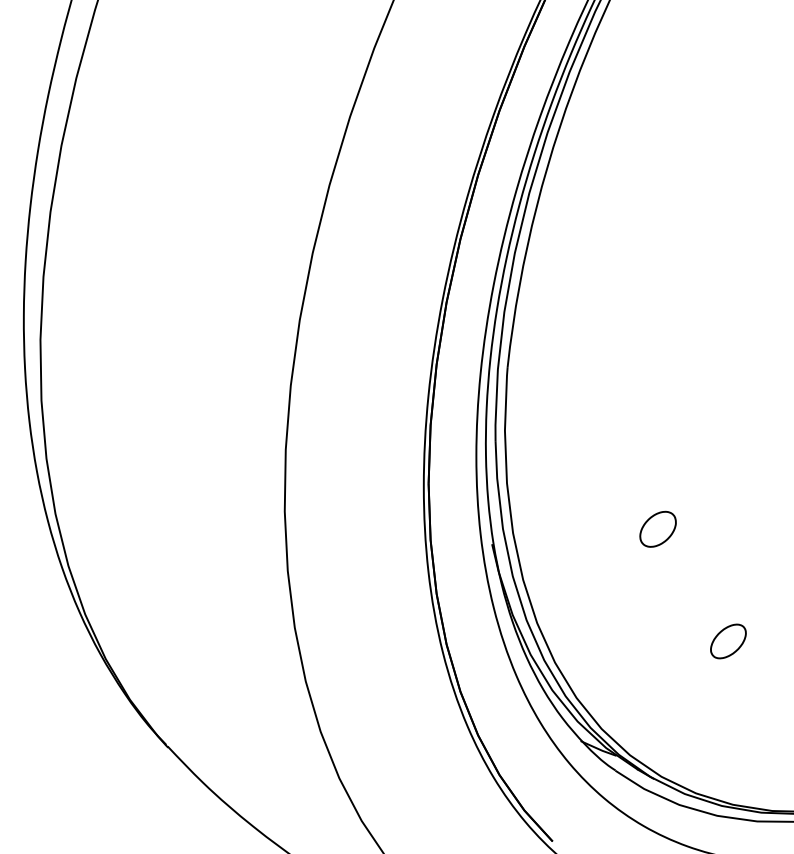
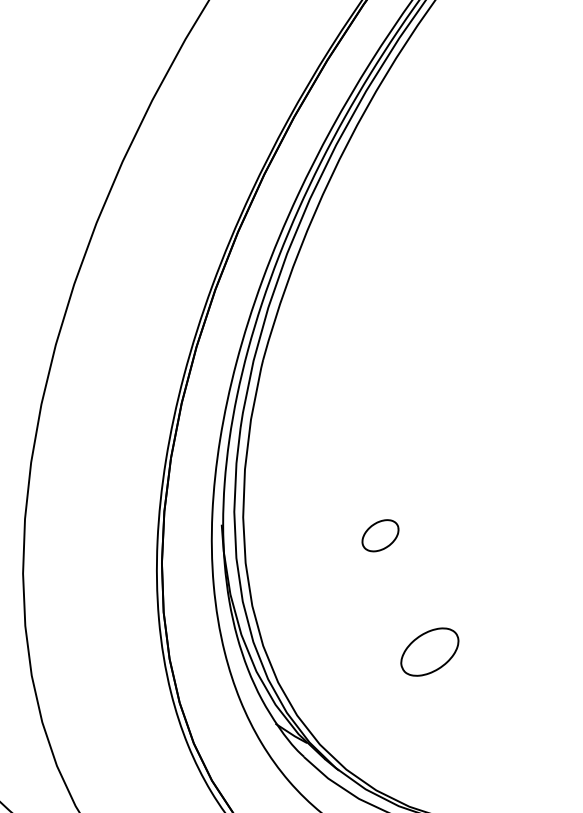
part: (728, 641) -> (429, 652), size x1.6

